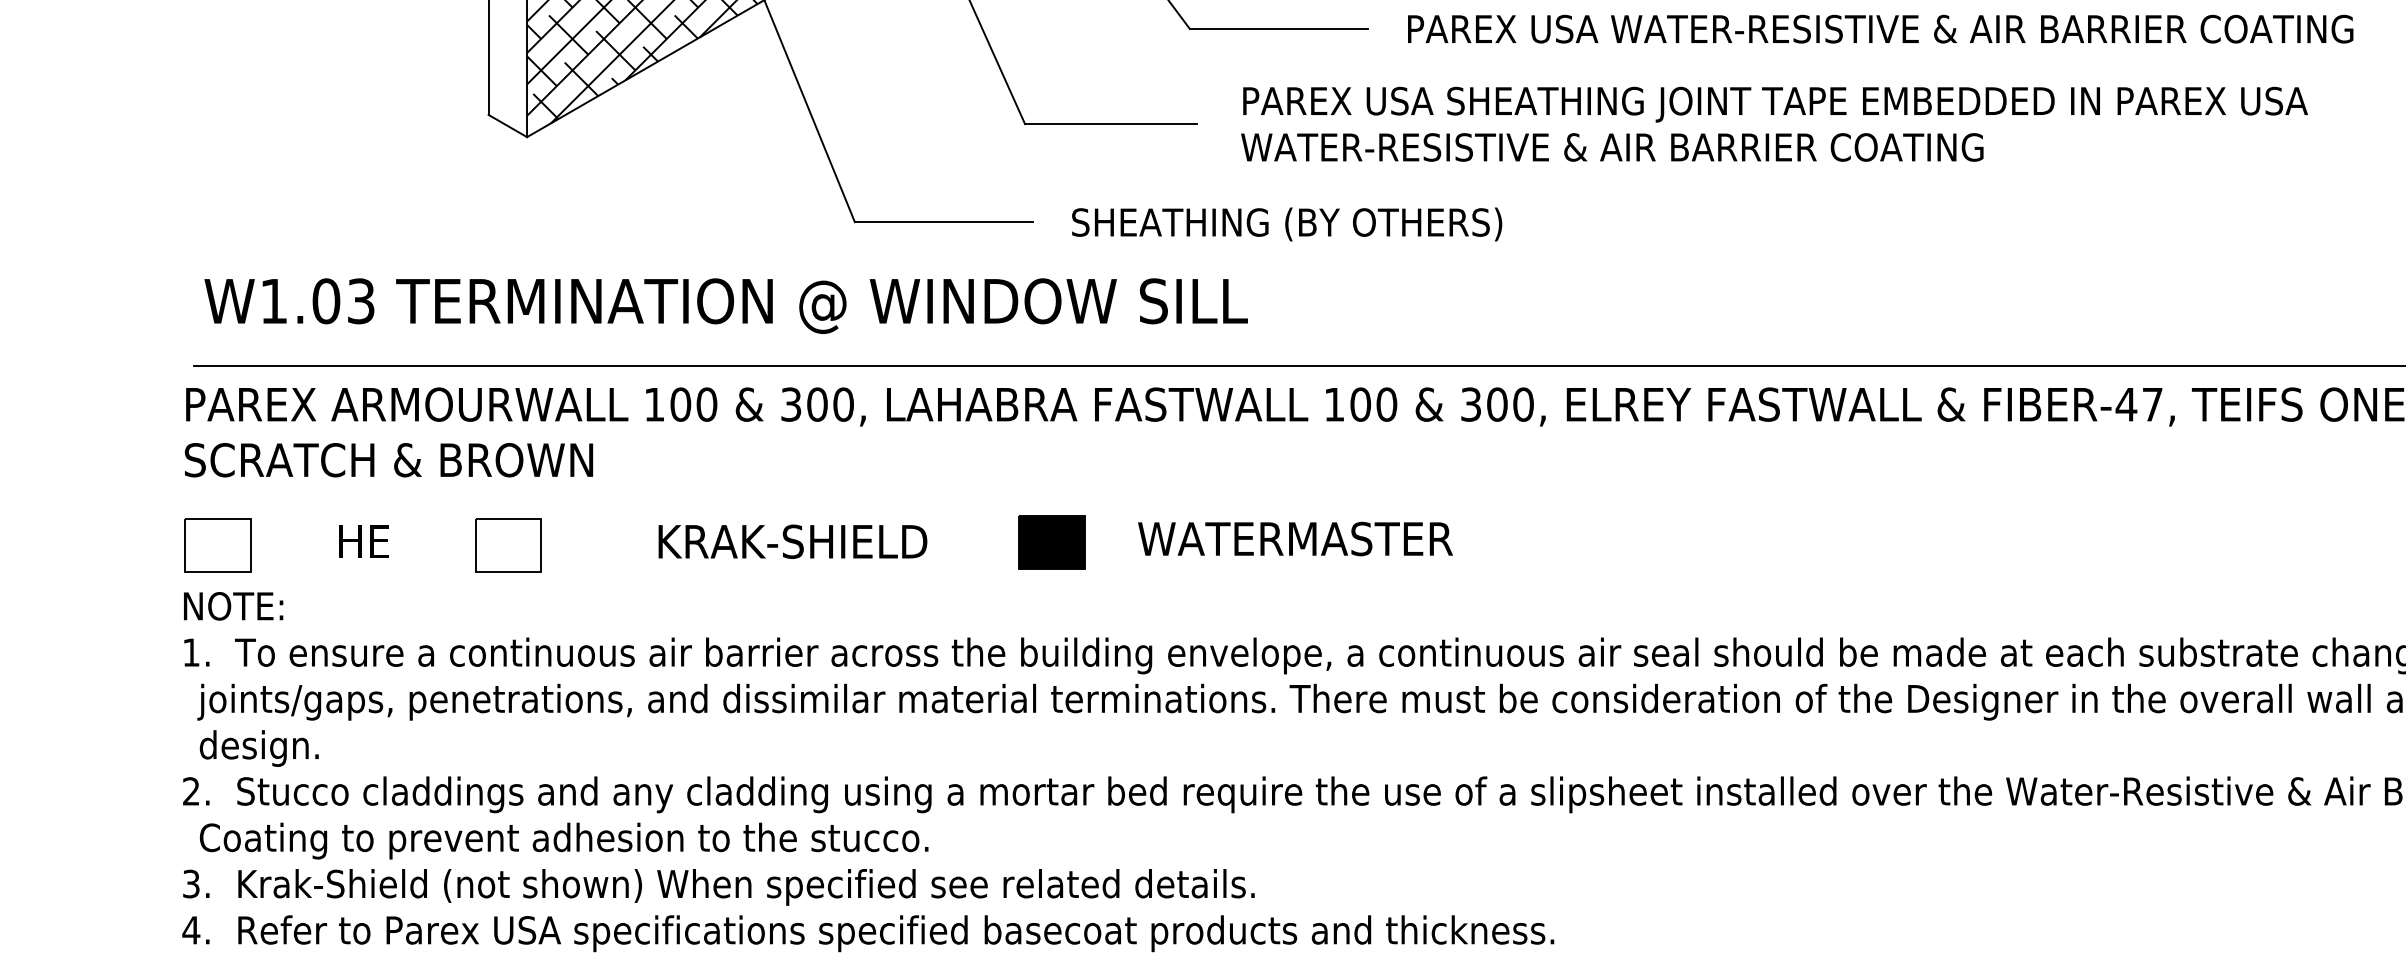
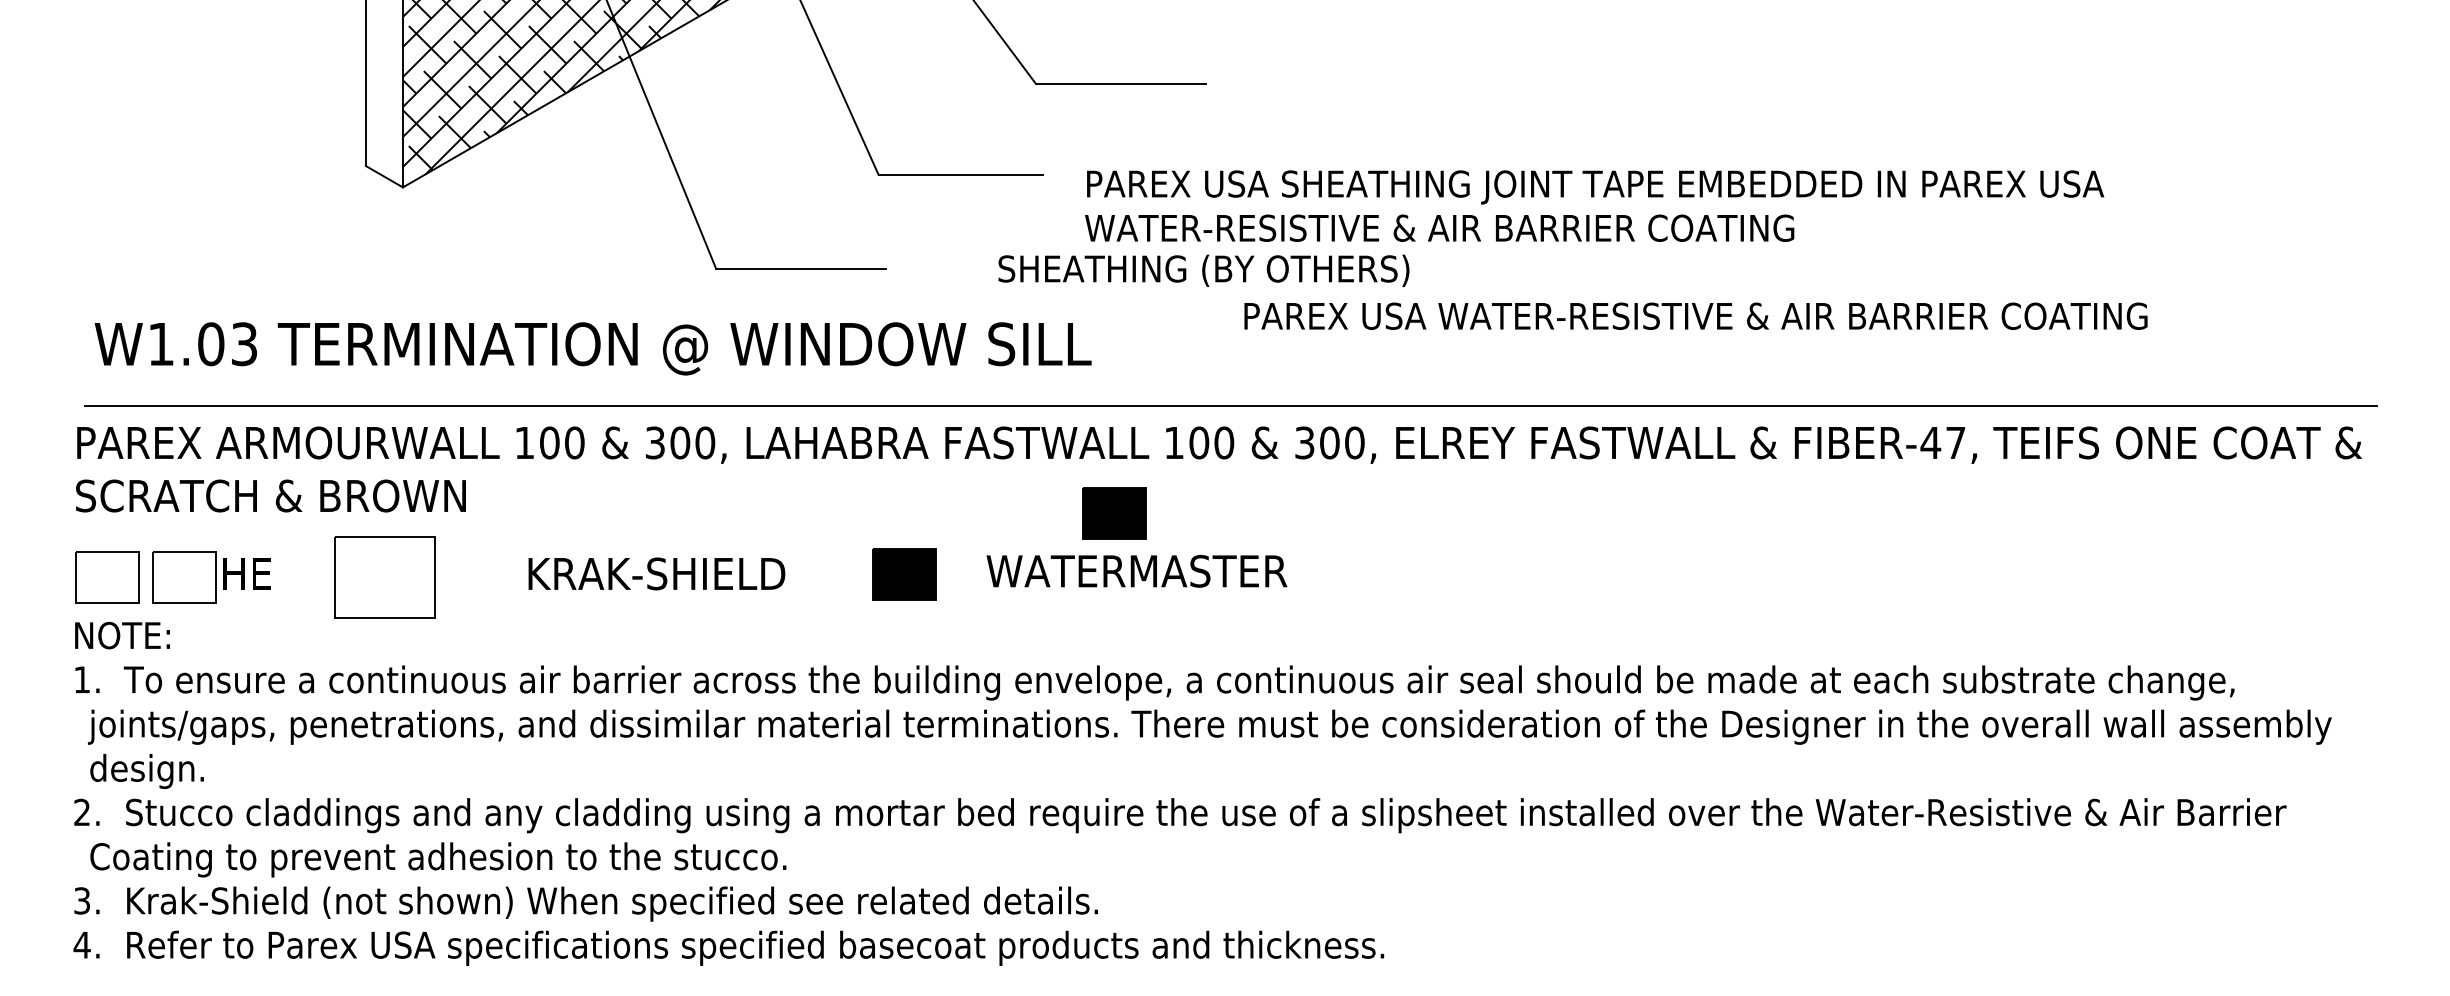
text: (1880, 28) -> (1695, 315), moved
text: (1774, 123) -> (1594, 205), moved
text: (1286, 224) -> (1203, 270), moved
part: (1271, 478) -> (1114, 513), added
part: (298, 545) -> (184, 577), added
part: (508, 545) -> (385, 577), size x1.6

